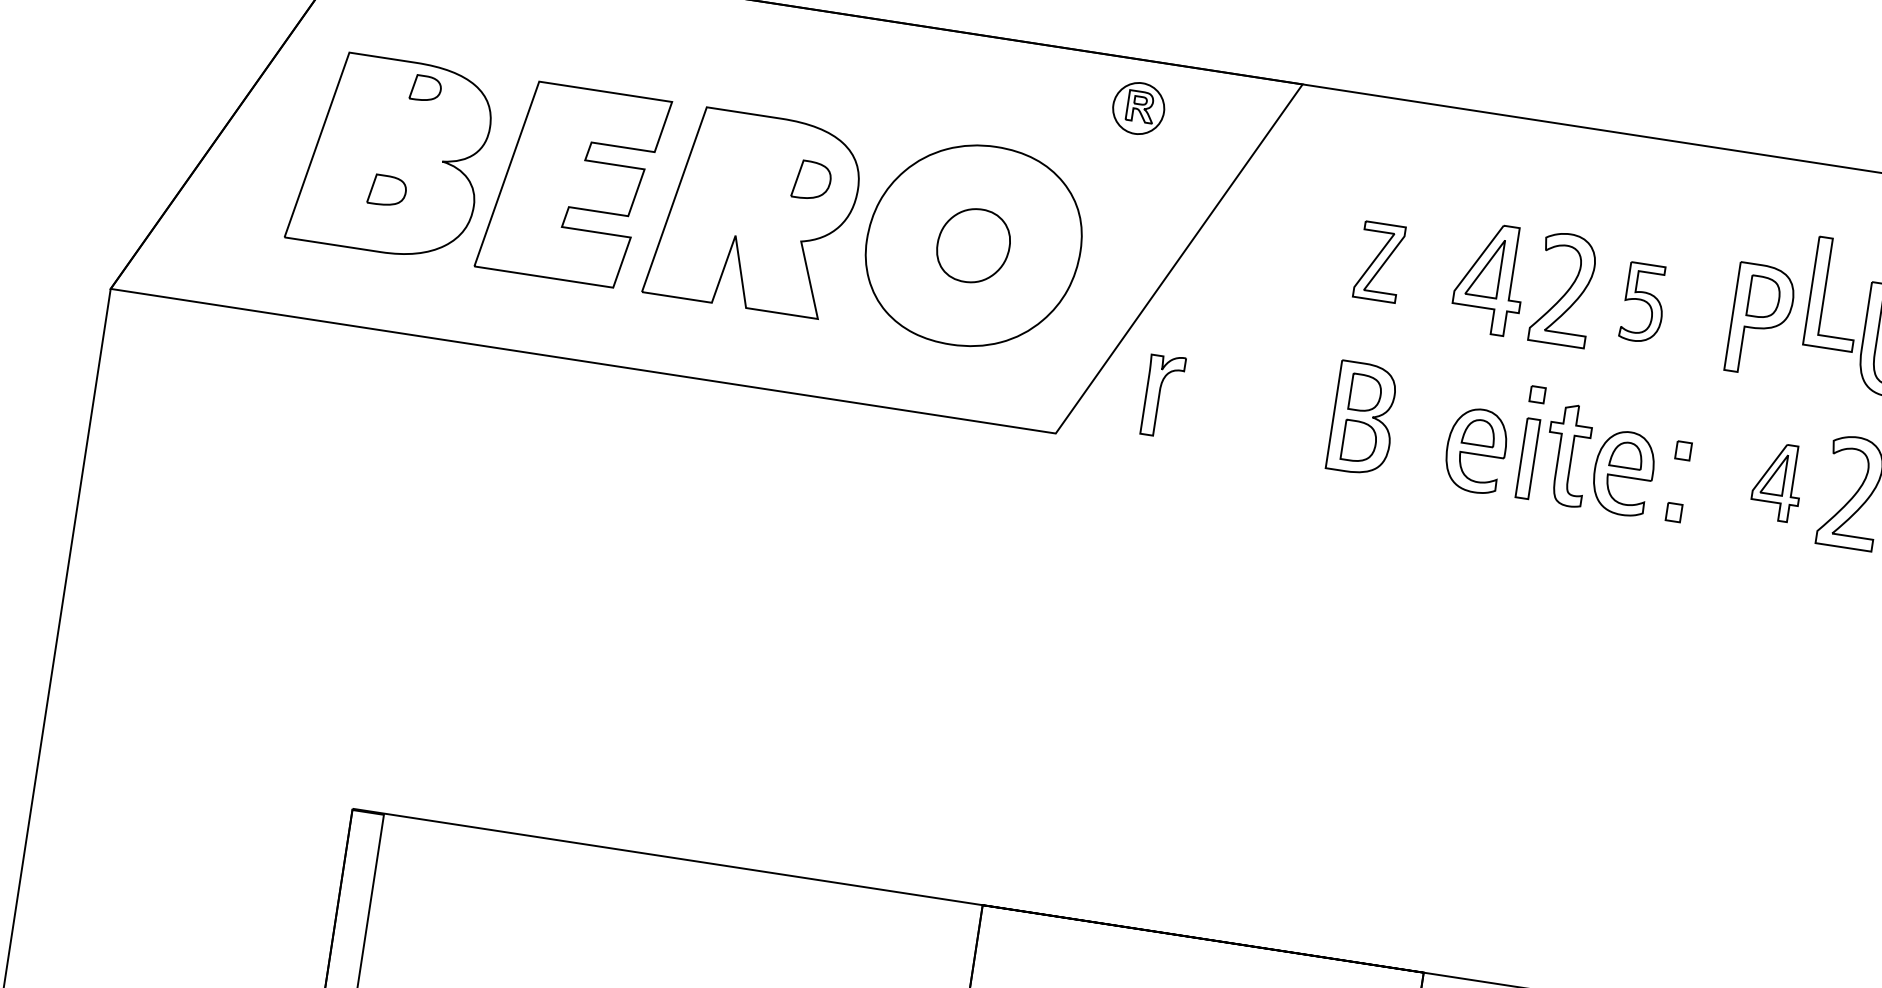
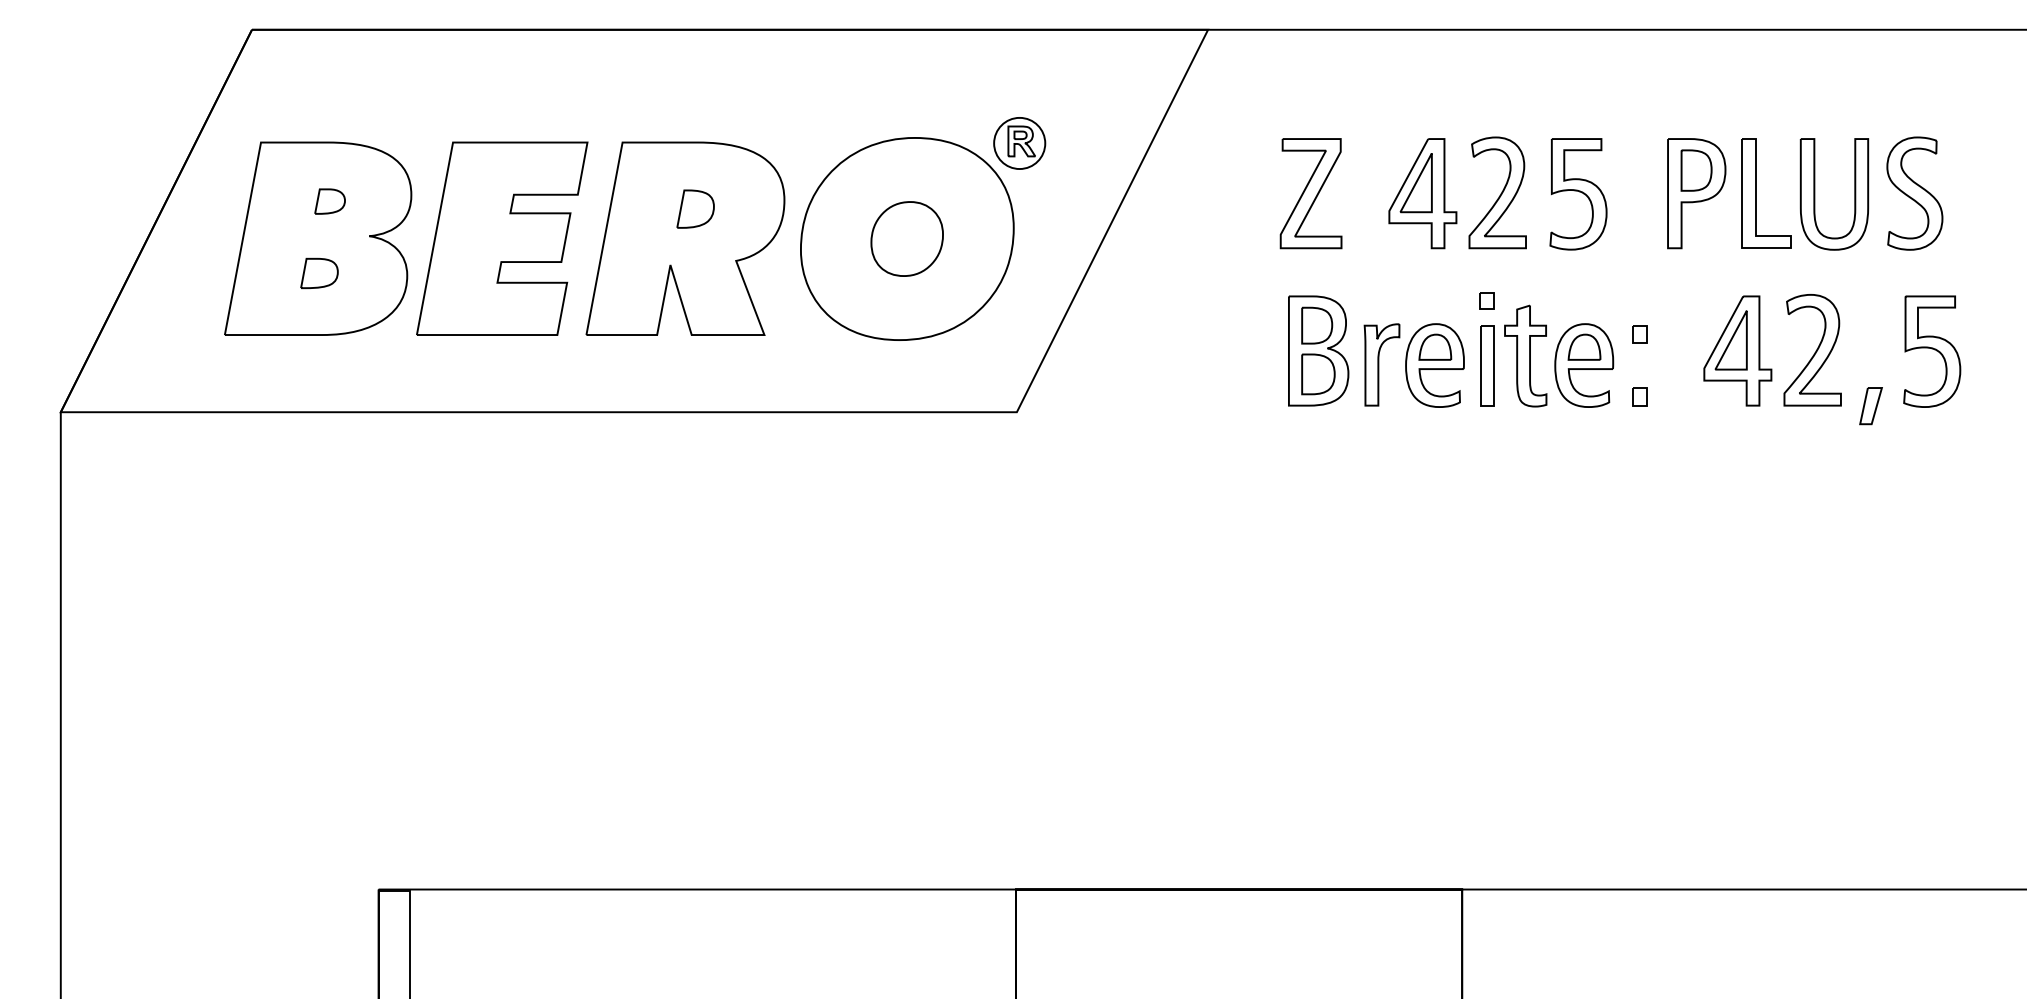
part: (425, 88) -> (329, 201), moved
part: (1138, 108) -> (1019, 143), moved
part: (811, 179) -> (695, 208), moved
part: (1379, 261) -> (1310, 193), size x1.43
part: (1825, 292) -> (1756, 193), moved
part: (1643, 303) -> (1578, 194), size x1.43
part: (1162, 395) -> (1381, 364), moved
part: (1777, 481) -> (1737, 350), size x1.43

